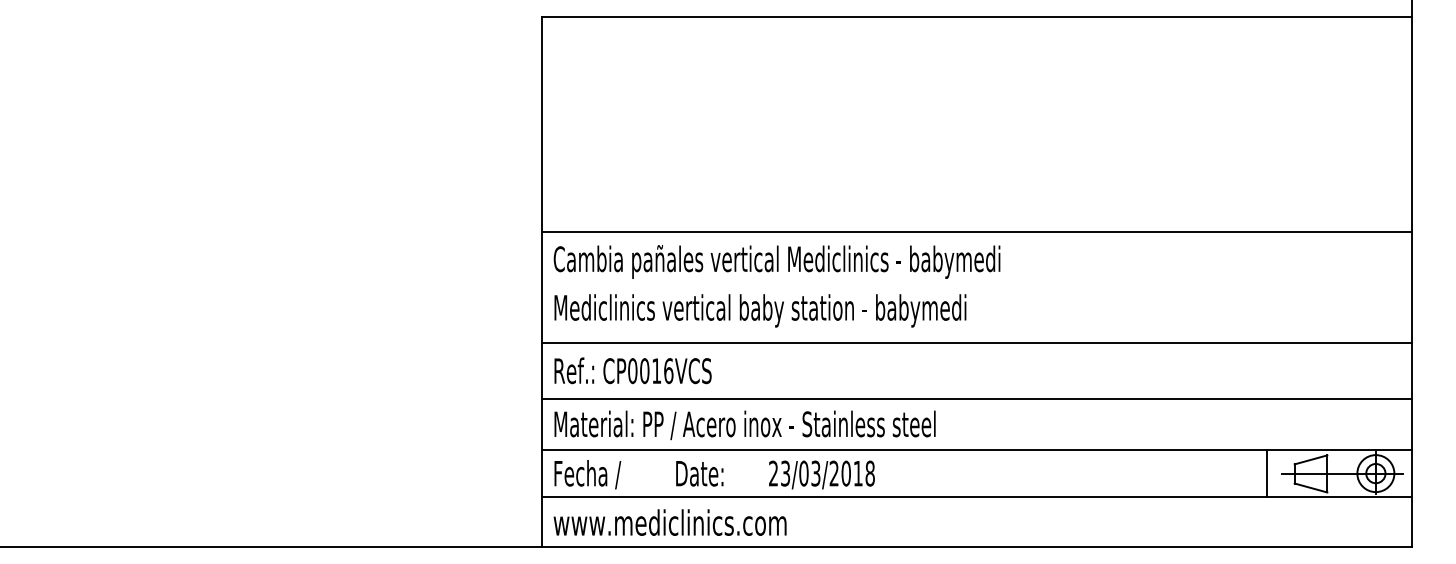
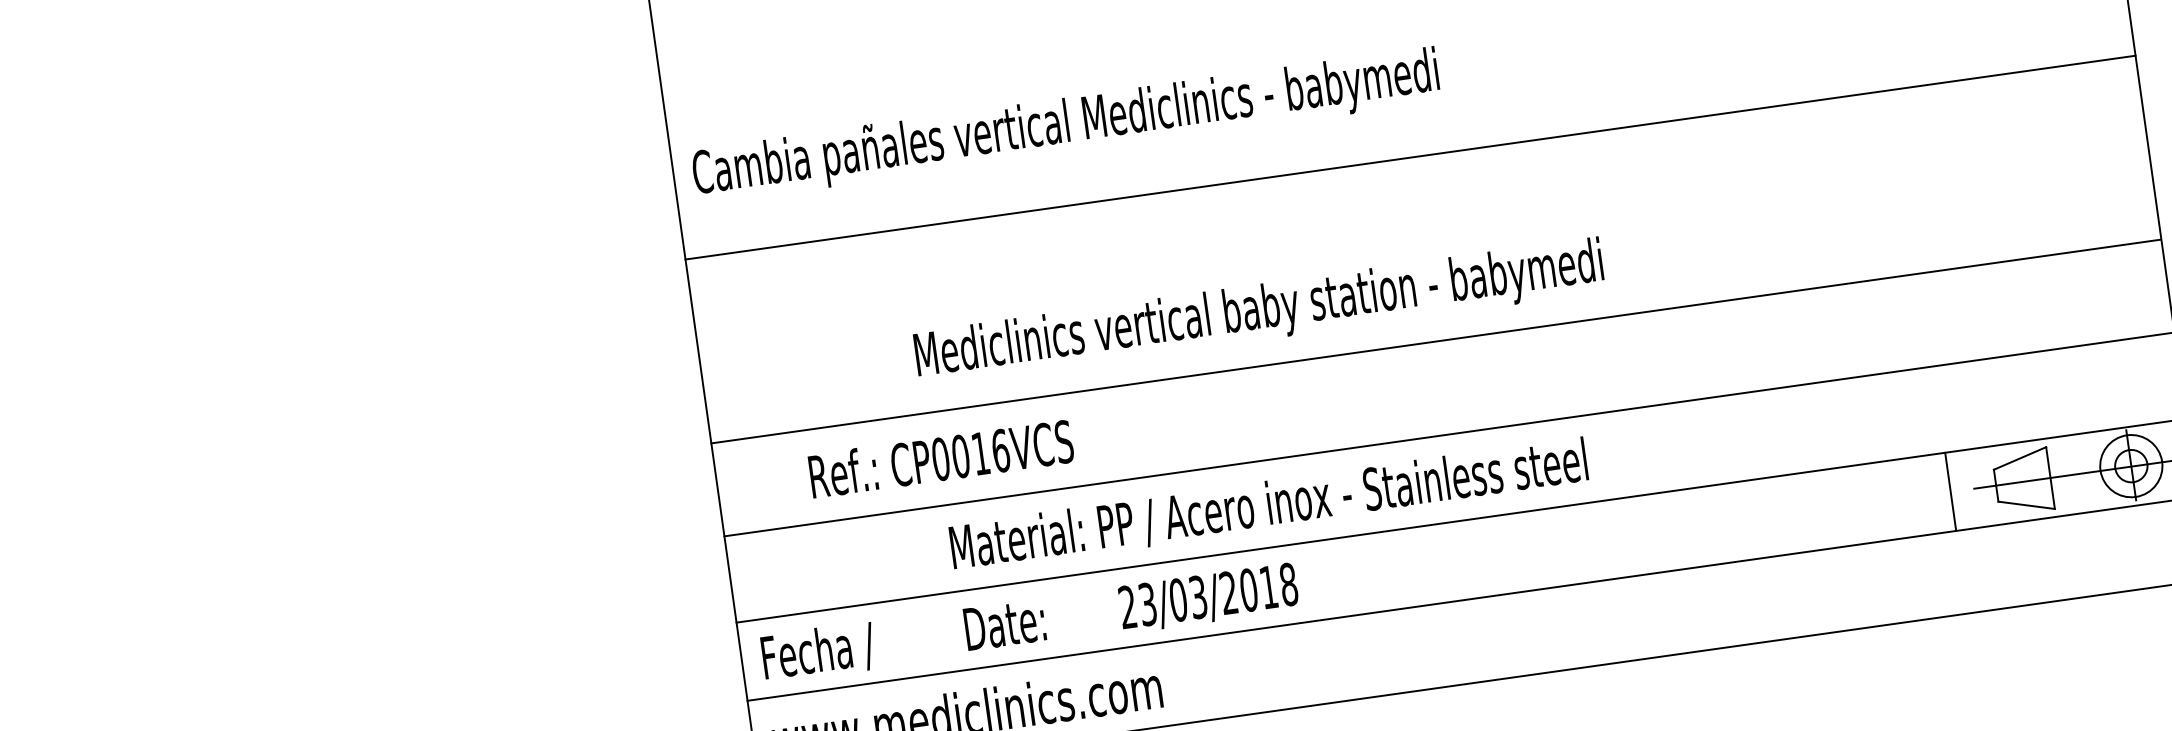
text: (776, 261) -> (1064, 124), moved
text: (760, 310) -> (1259, 311), moved
text: (632, 370) -> (940, 458), moved
text: (744, 425) -> (1268, 505), moved

